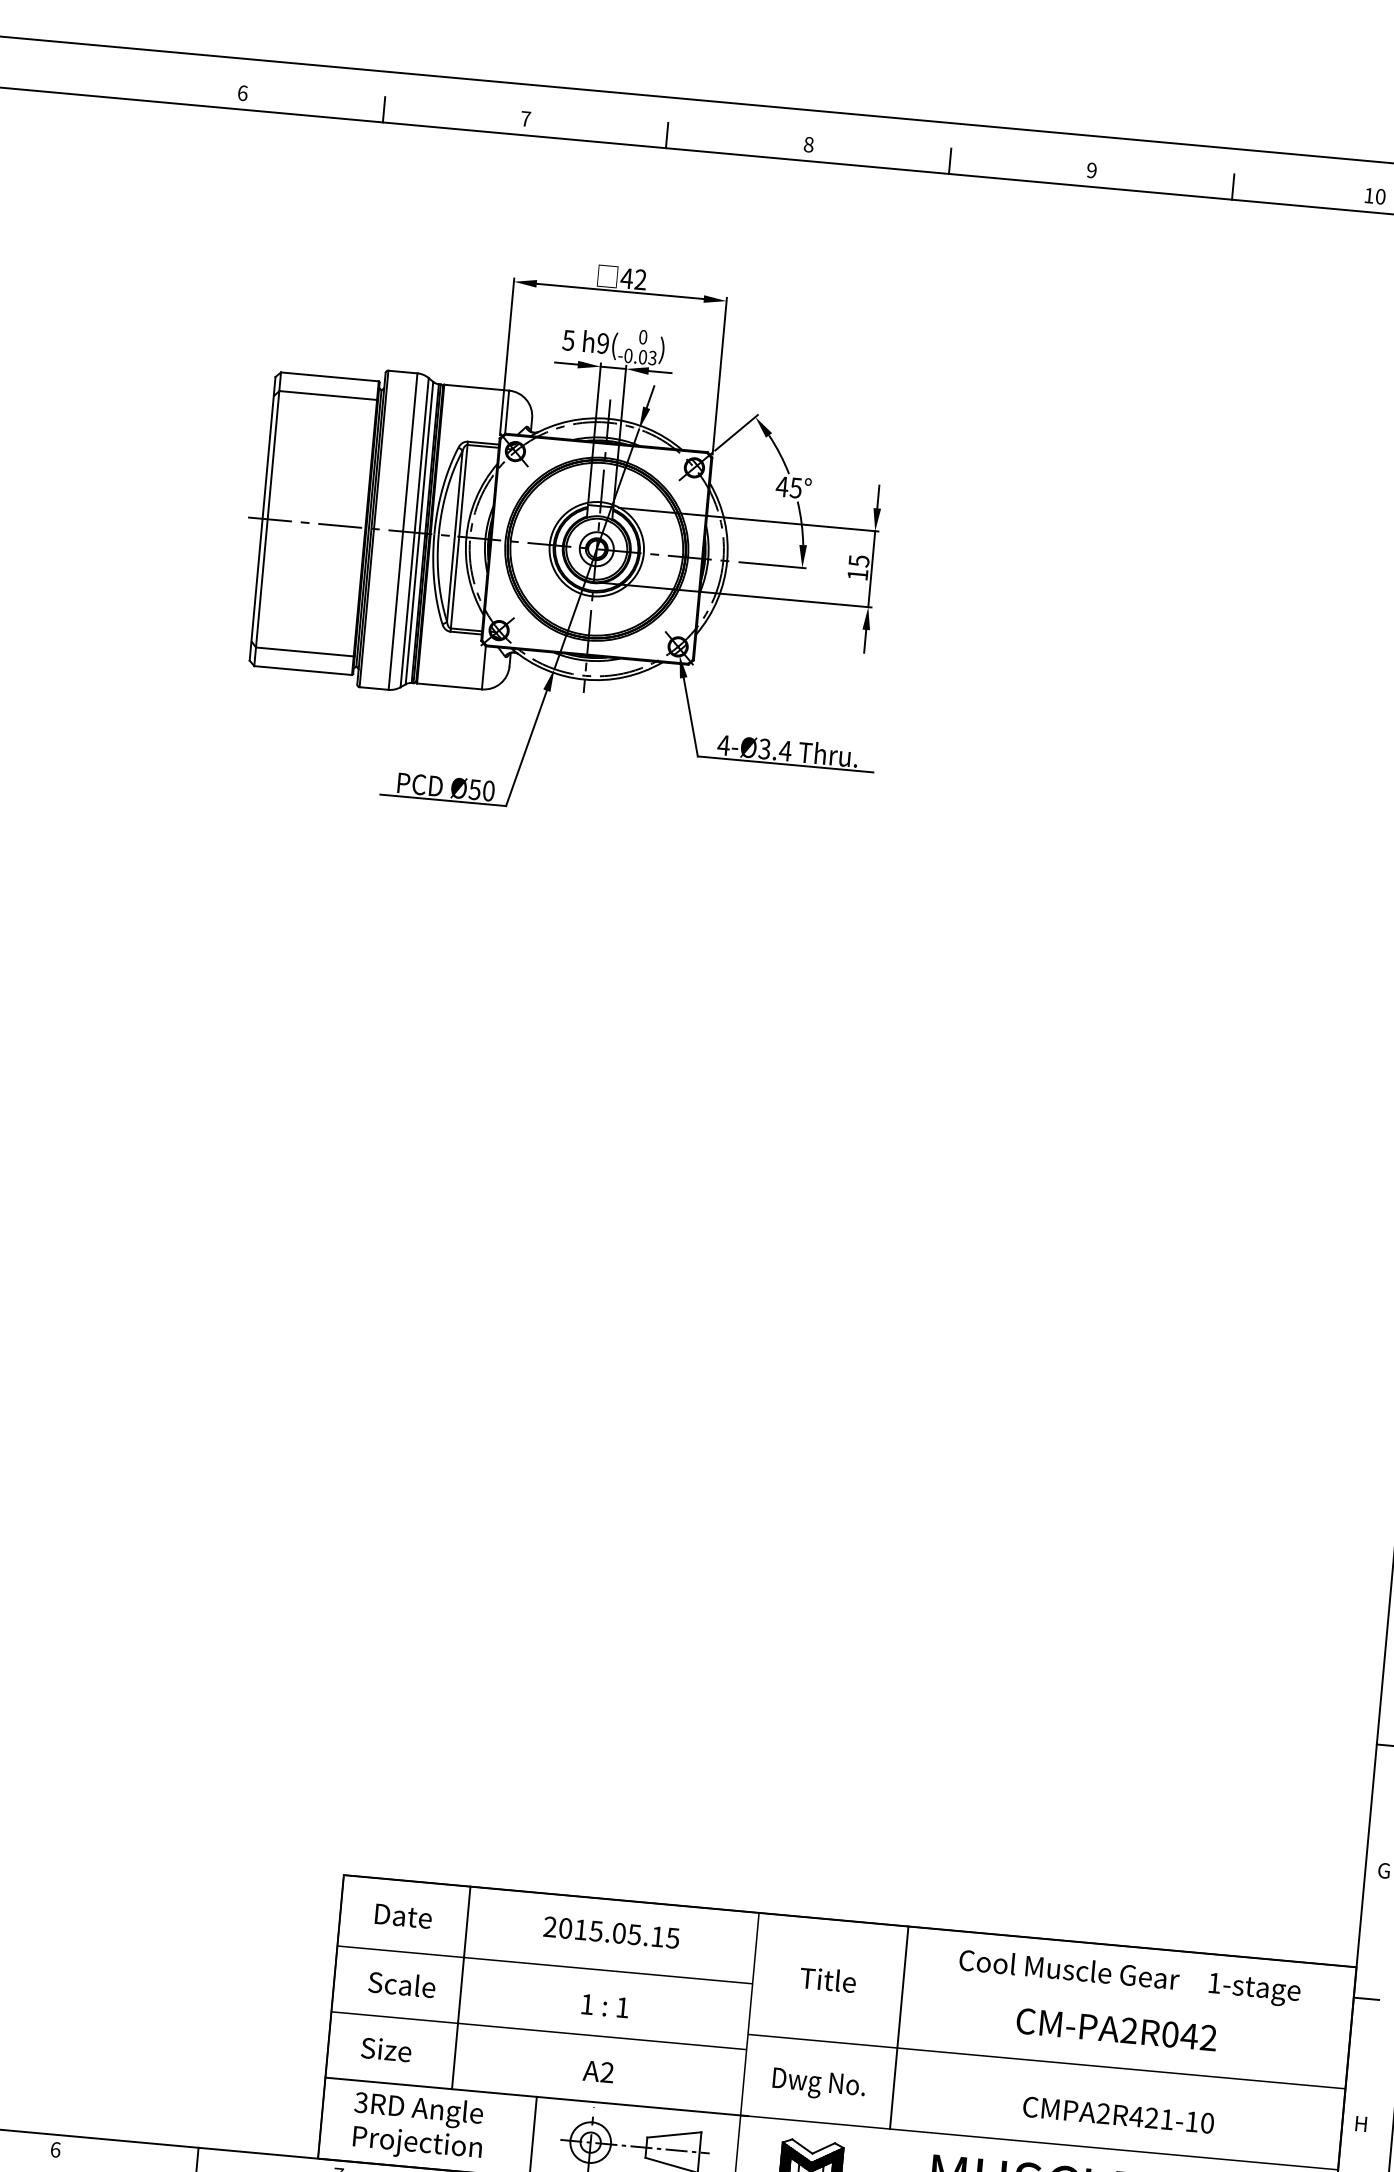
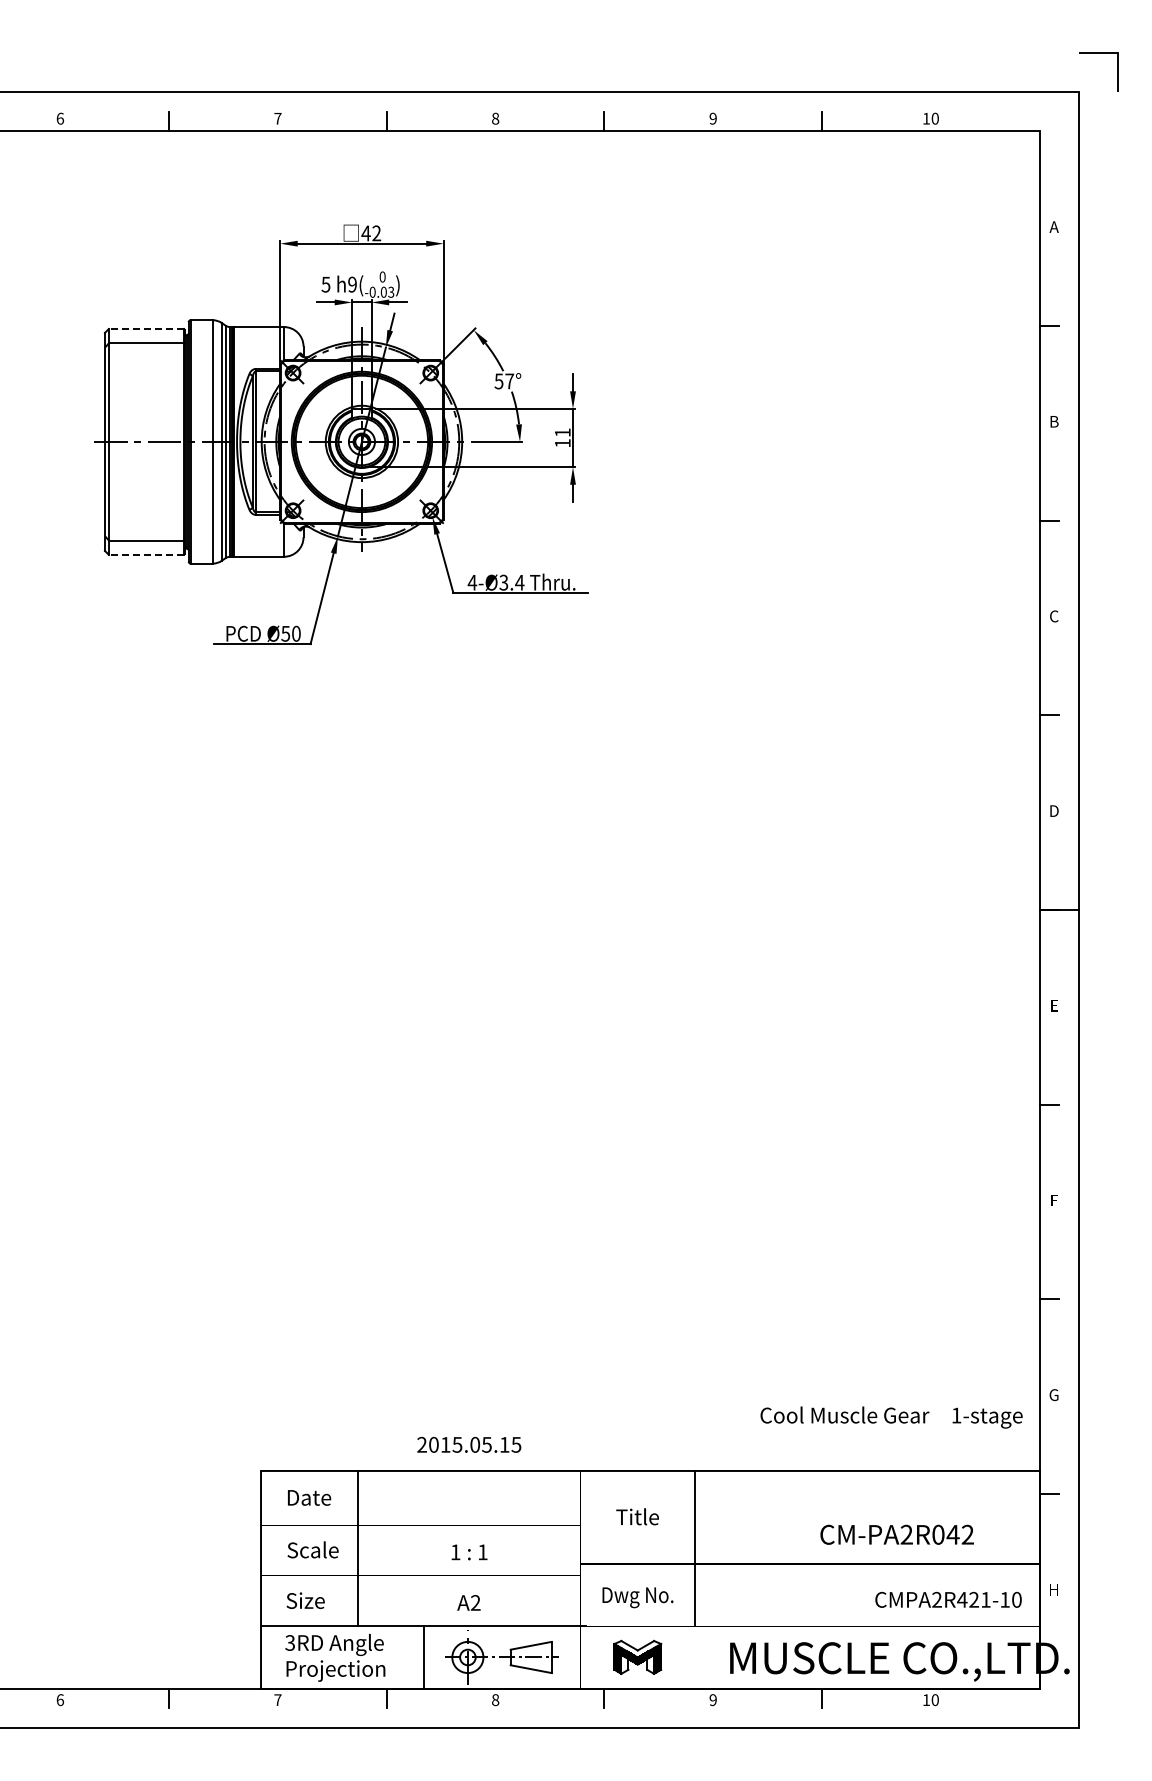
line: (329, 377) -> (146, 329), solid -> dashed
text: (789, 487) -> (504, 381), 45° -> 57°
text: (858, 560) -> (562, 432), 15 -> 11
line: (303, 670) -> (146, 554), solid -> dashed
text: (611, 1932) -> (469, 1444), moved
text: (1129, 1977) -> (891, 1417), moved
text: (1115, 2029) -> (896, 1534), moved
text: (1118, 2114) -> (948, 1599), moved

